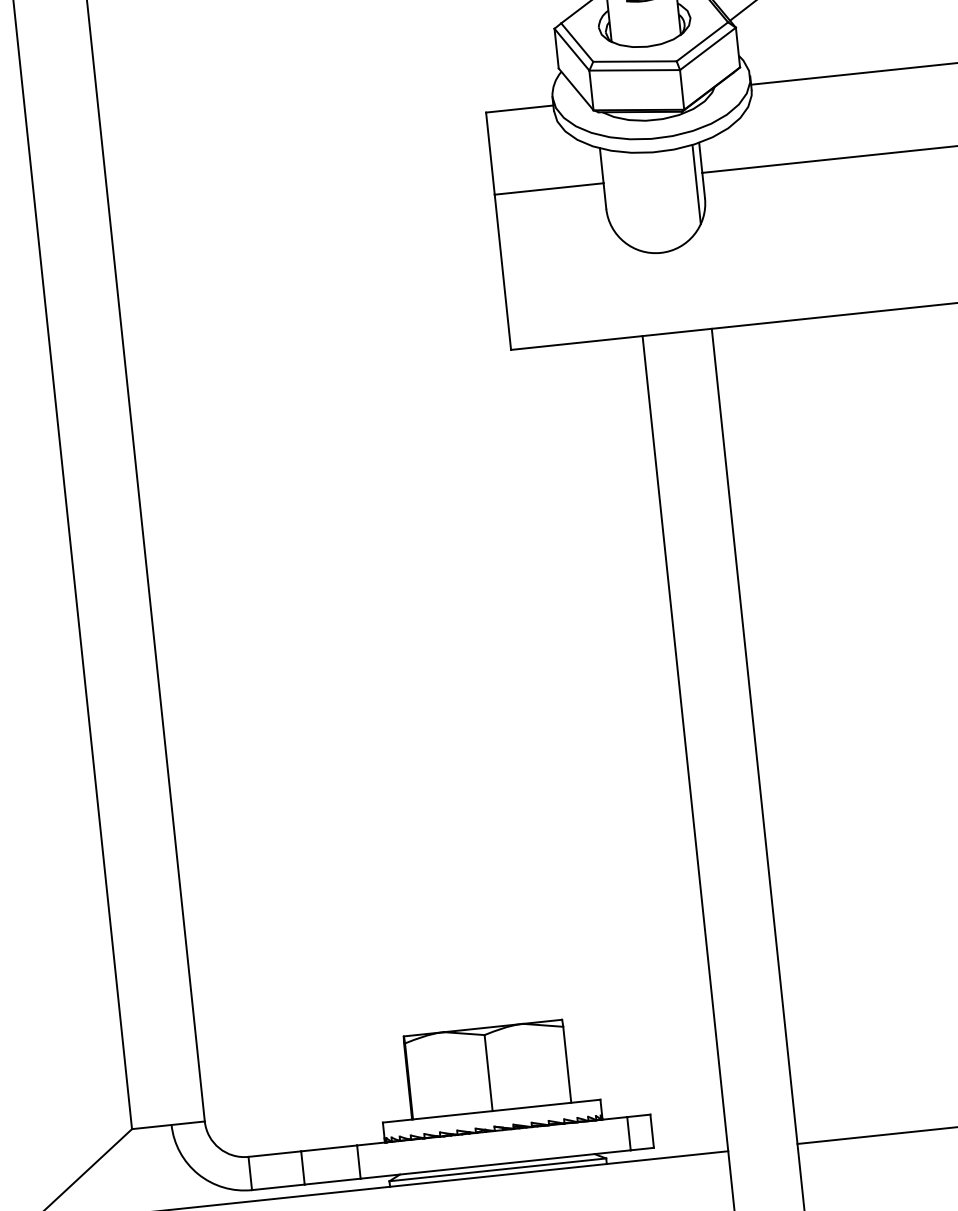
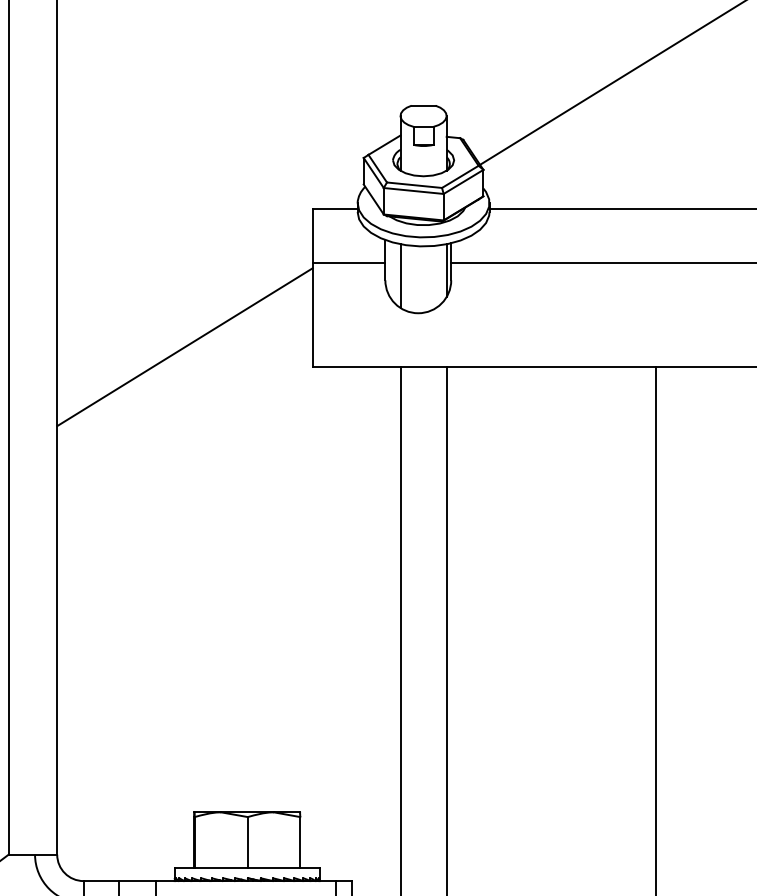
line: (628, 200) -> (400, 276), added
line: (315, 341) -> (184, 347), added

